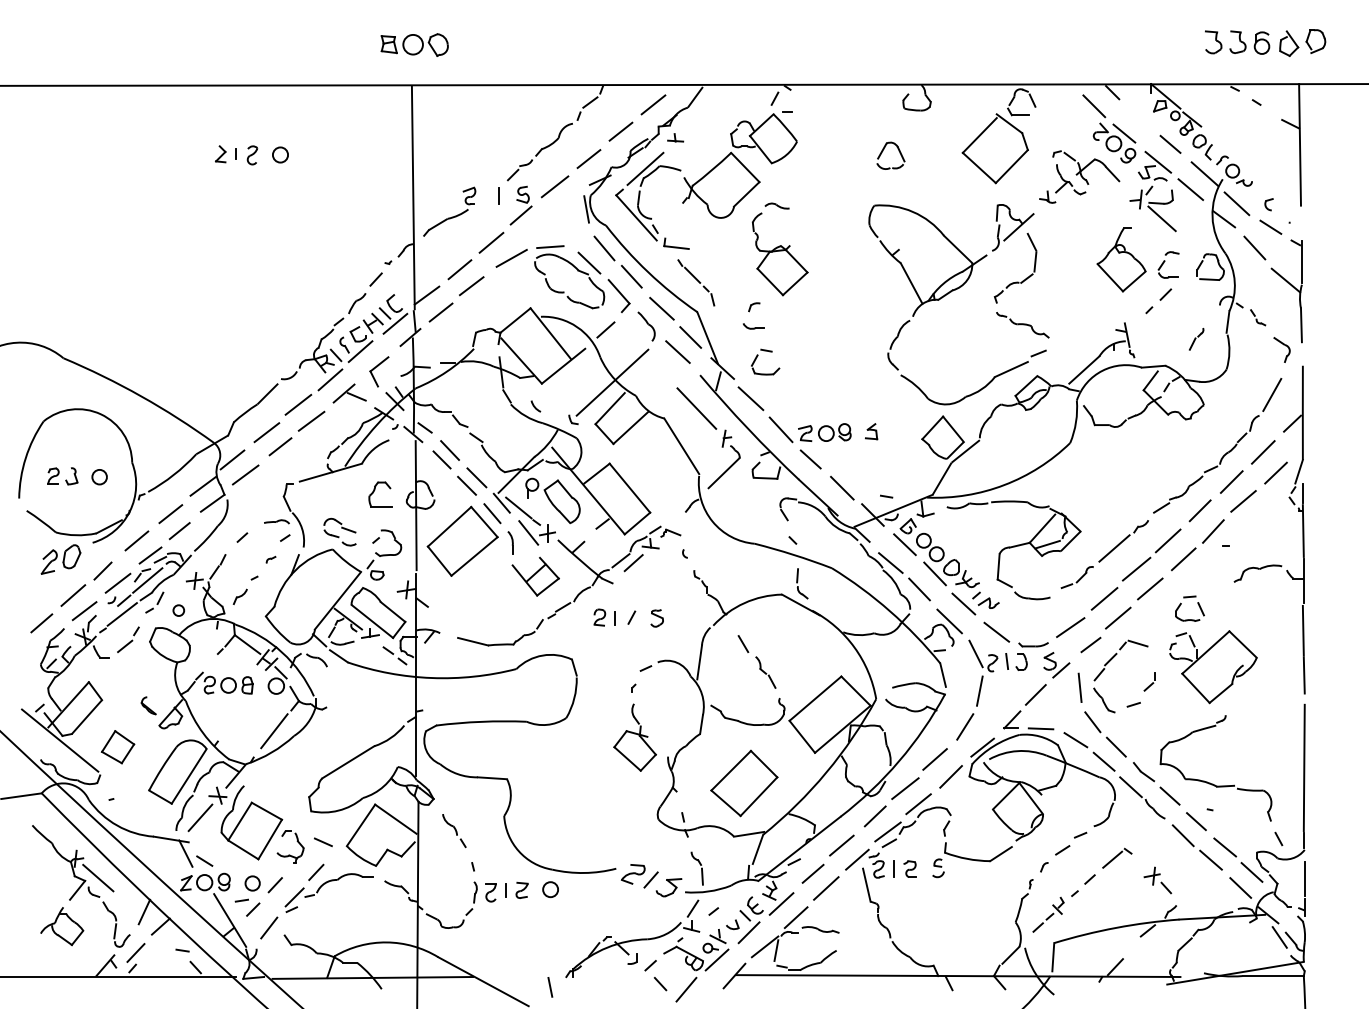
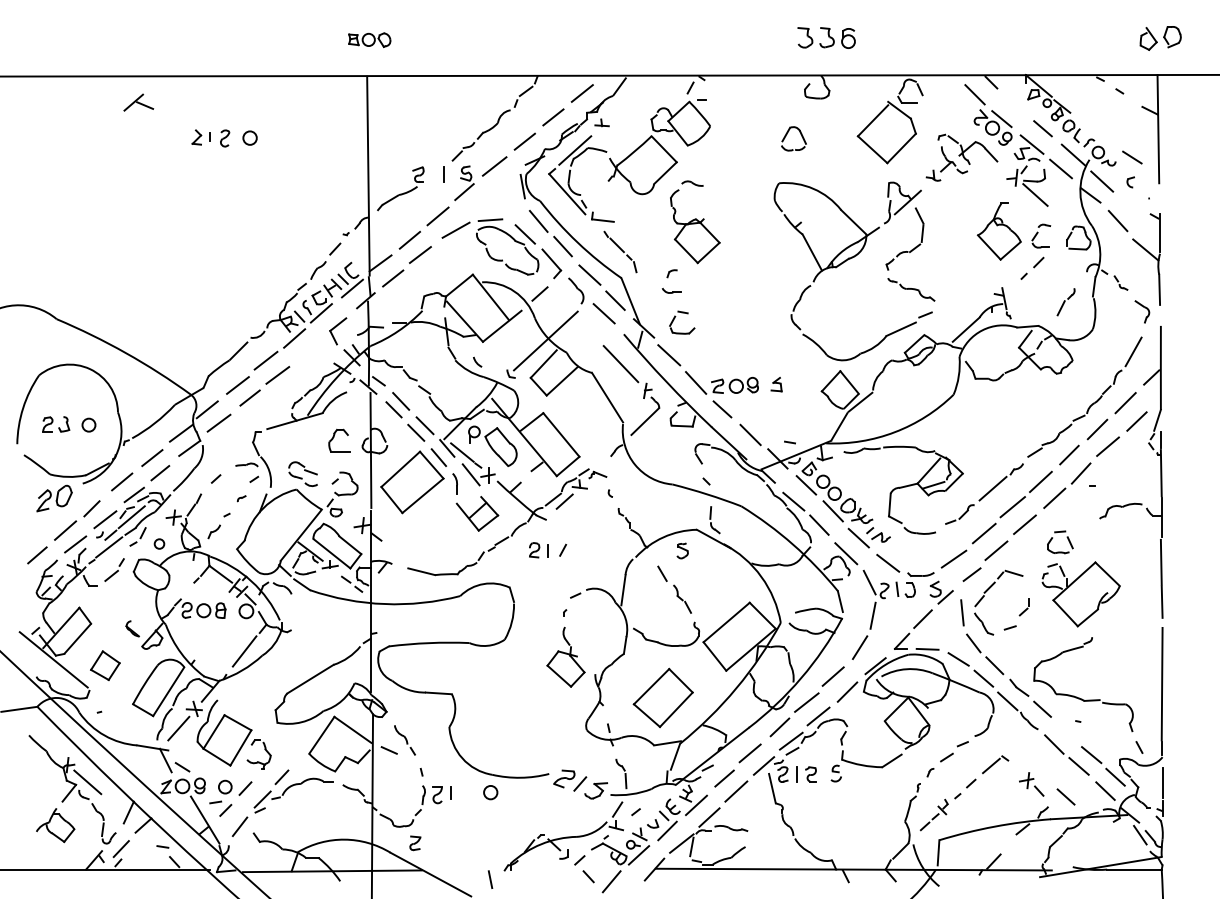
part: (1237, 42) -> (826, 37), moved
part: (414, 44) -> (369, 39), size x0.7
line: (1271, 227) -> (1132, 157), moved
part: (1196, 339) -> (1066, 302), size x1.4
part: (349, 393) -> (138, 102), moved
part: (656, 617) -> (682, 550), moved
line: (1195, 821) -> (1065, 796), moved
line: (322, 842) -> (388, 750), moved
part: (522, 890) -> (415, 843), moved

